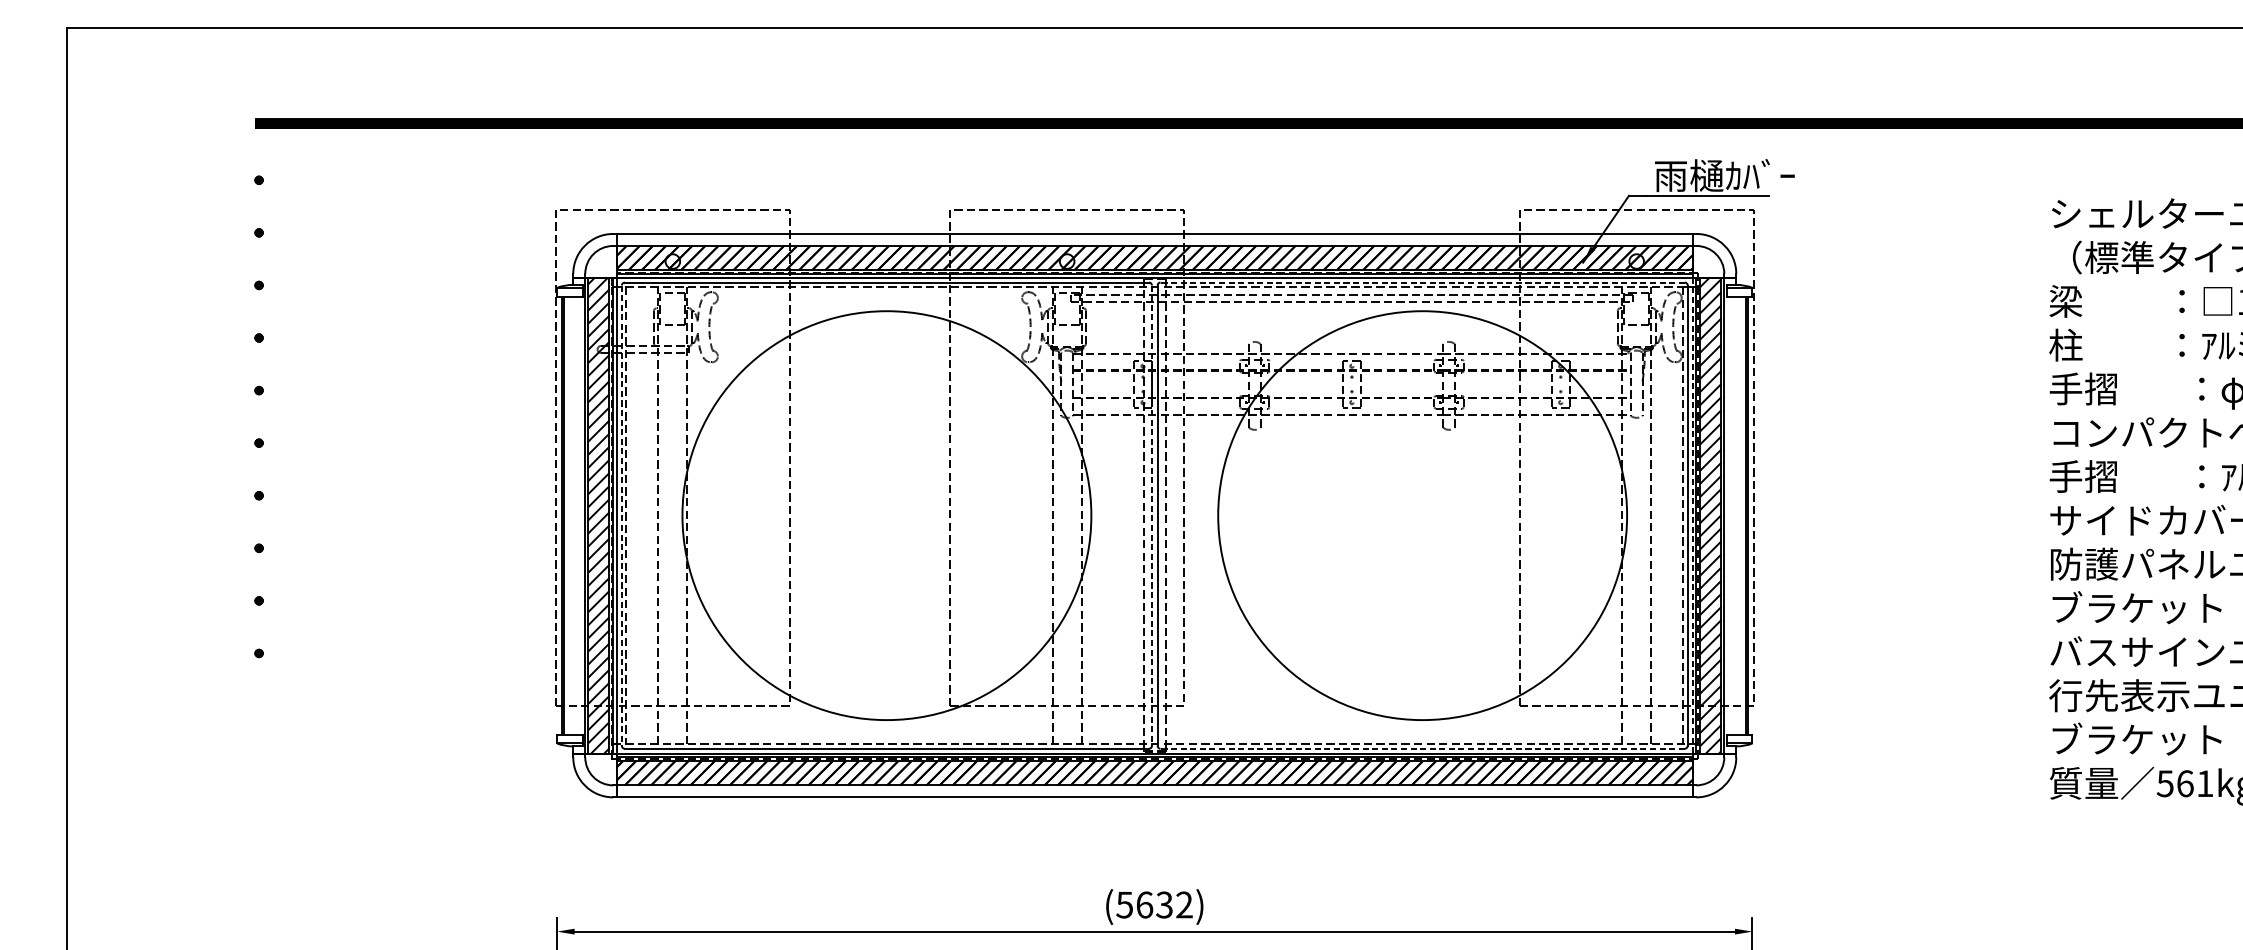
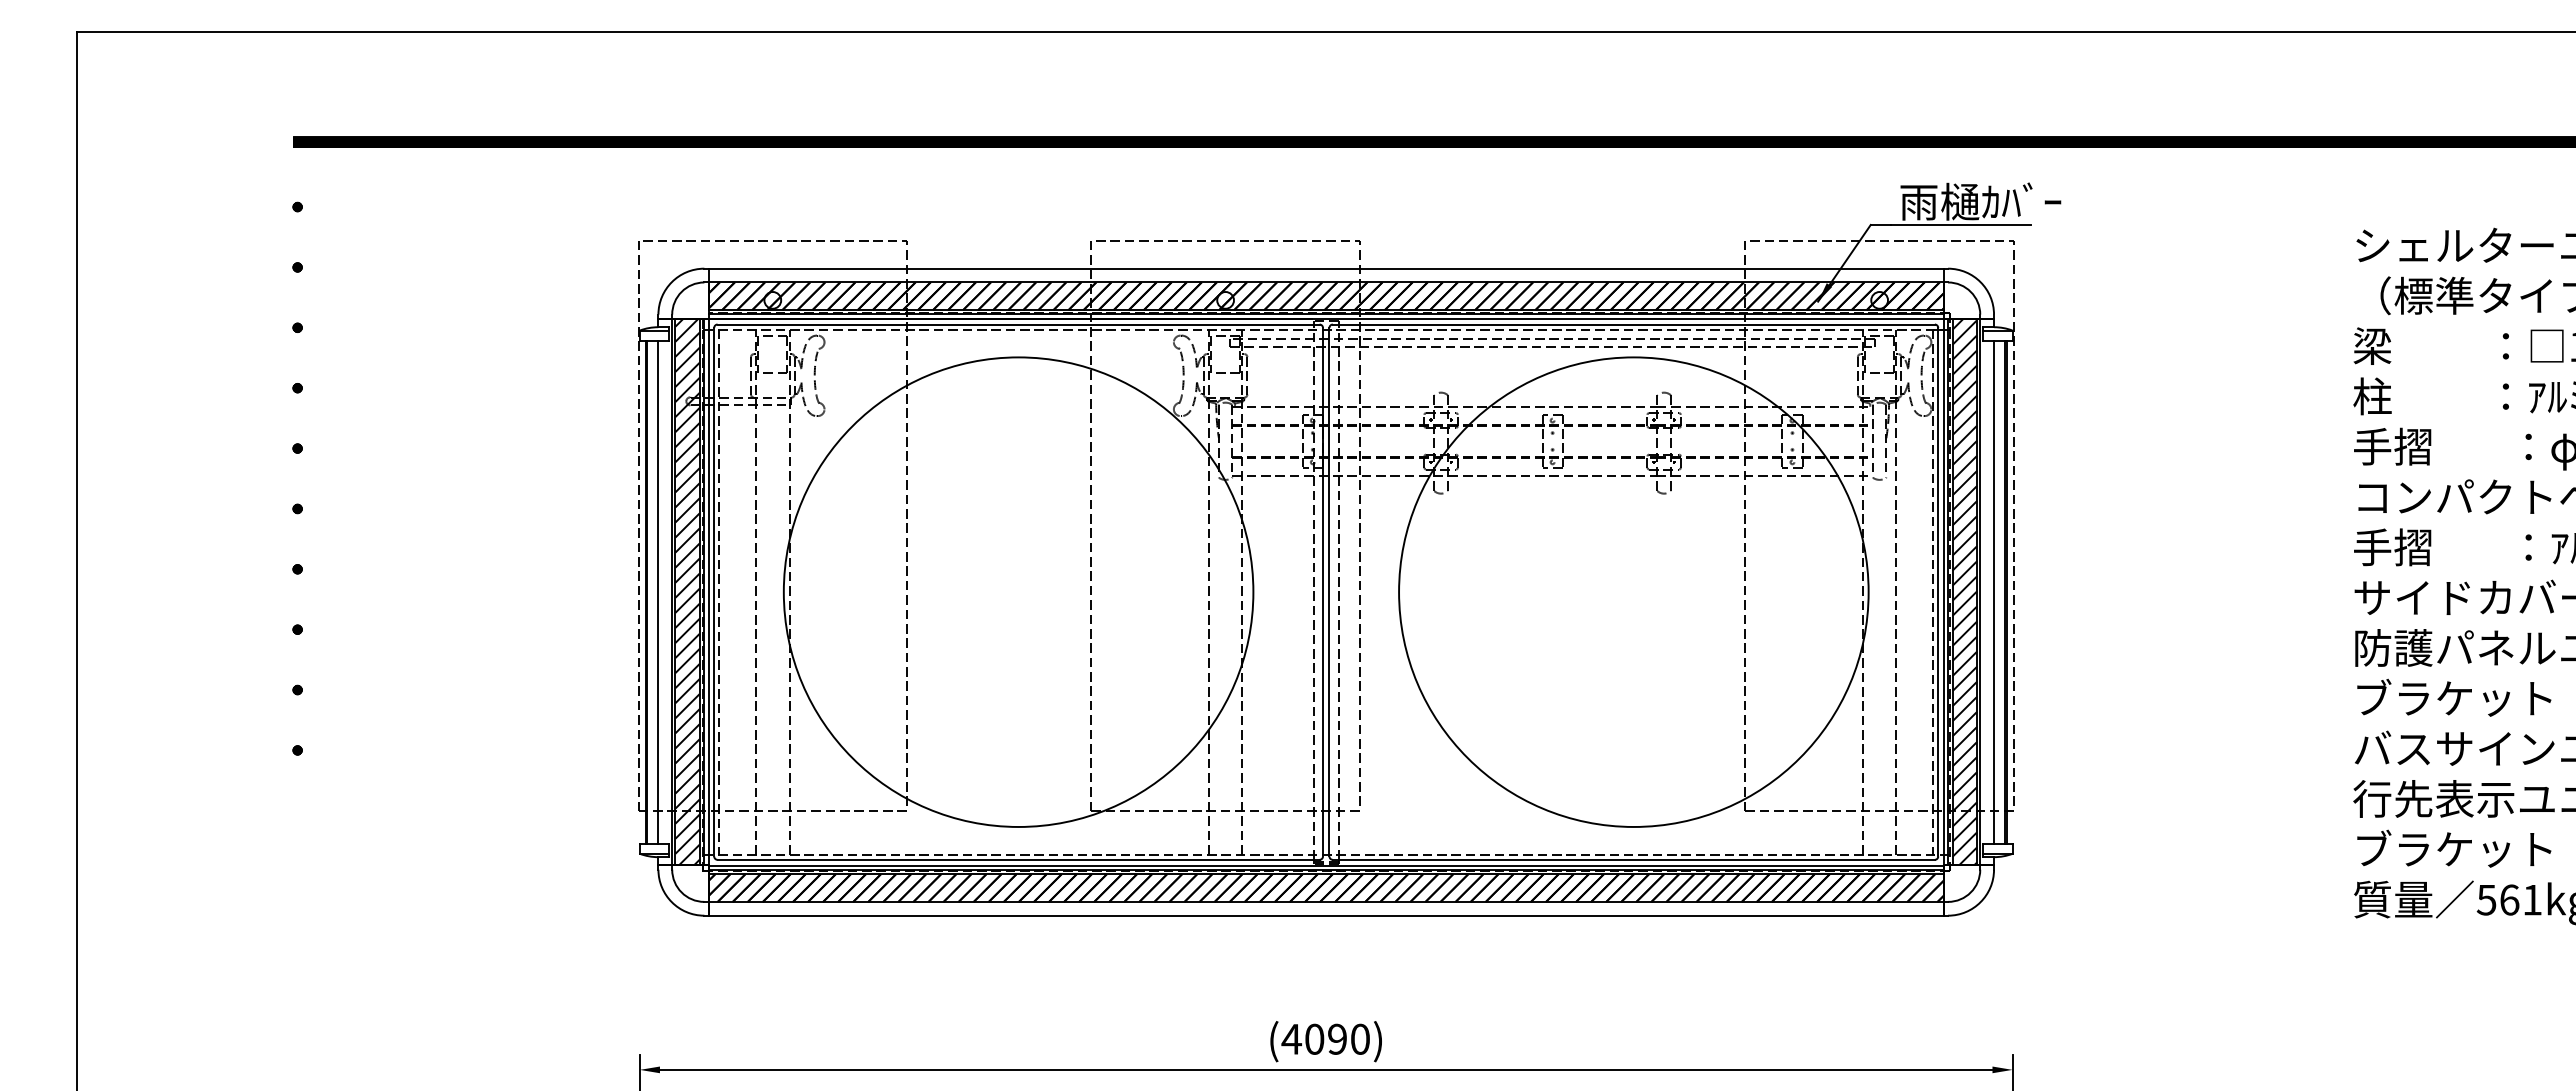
line: (1422, 282) -> (1633, 324), dashed -> solid
line: (573, 515) -> (658, 591), added
line: (622, 515) -> (714, 592), dashed -> solid
line: (1151, 515) -> (1322, 592), dashed -> solid
line: (1692, 515) -> (1943, 592), dashed -> solid
line: (1736, 515) -> (1994, 591), added
line: (1422, 748) -> (1633, 859), dashed -> solid
text: (1154, 904) -> (1325, 1038), (5632) -> (4090)

